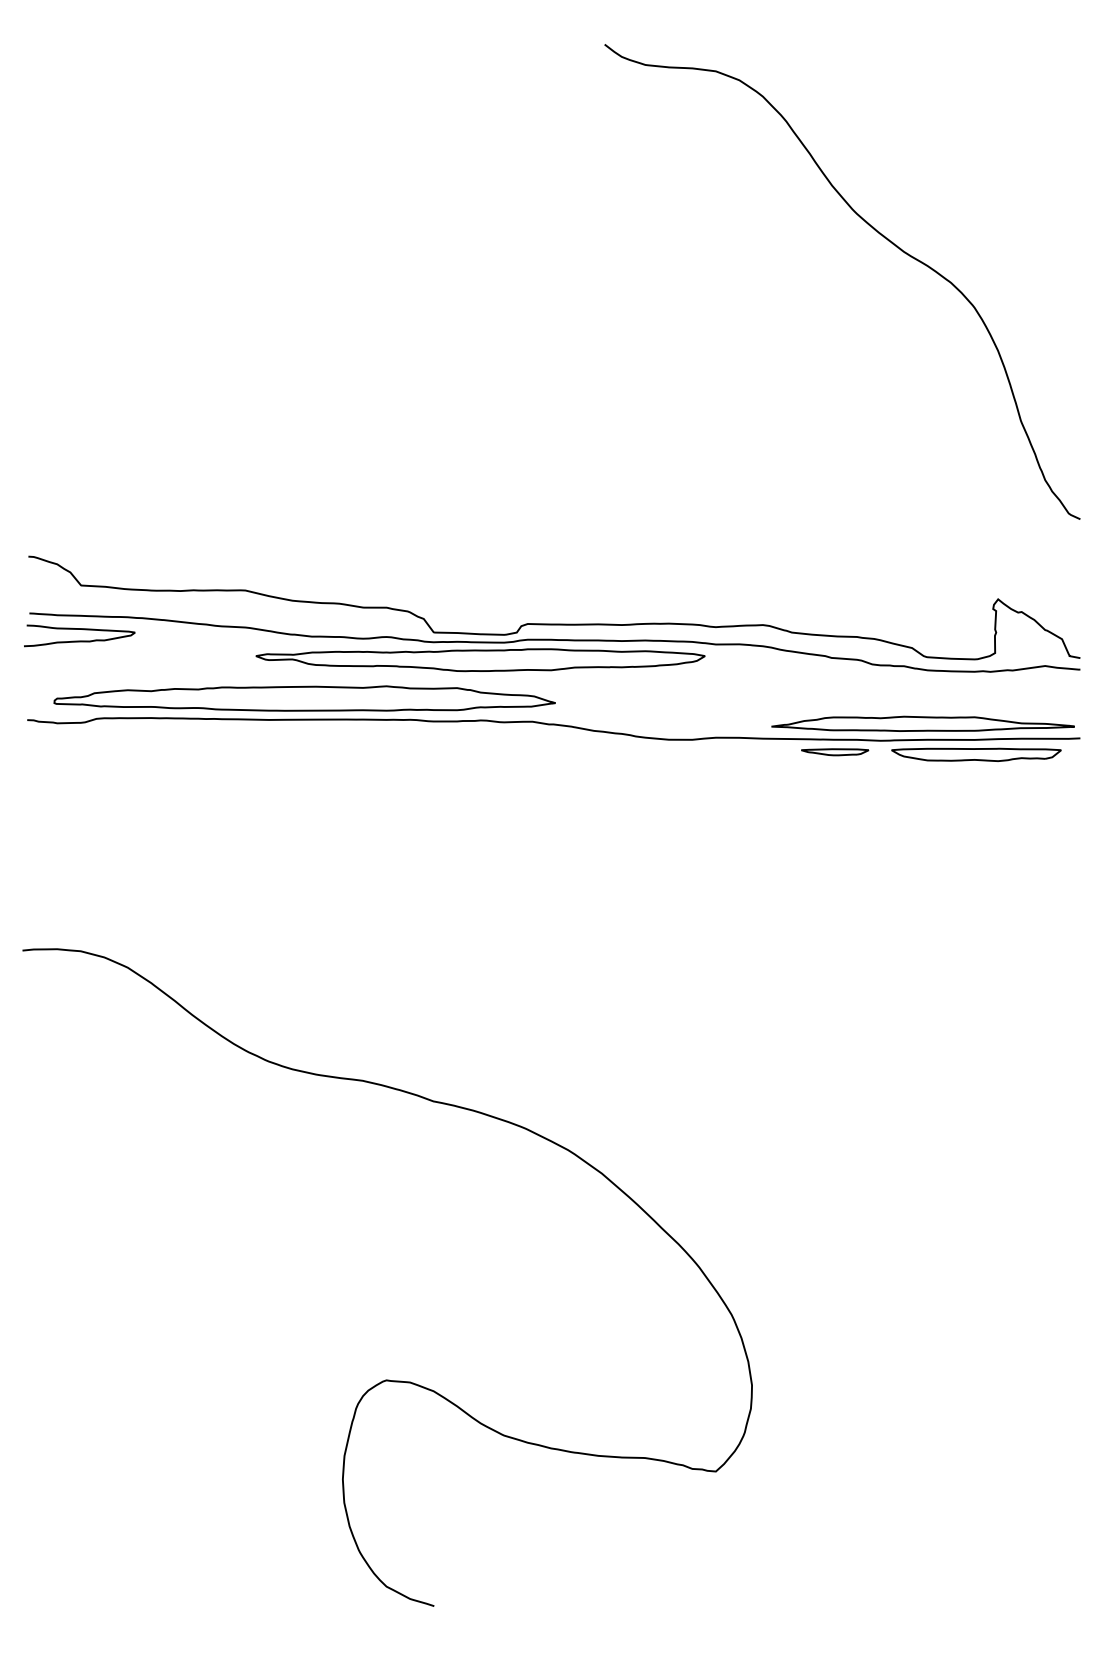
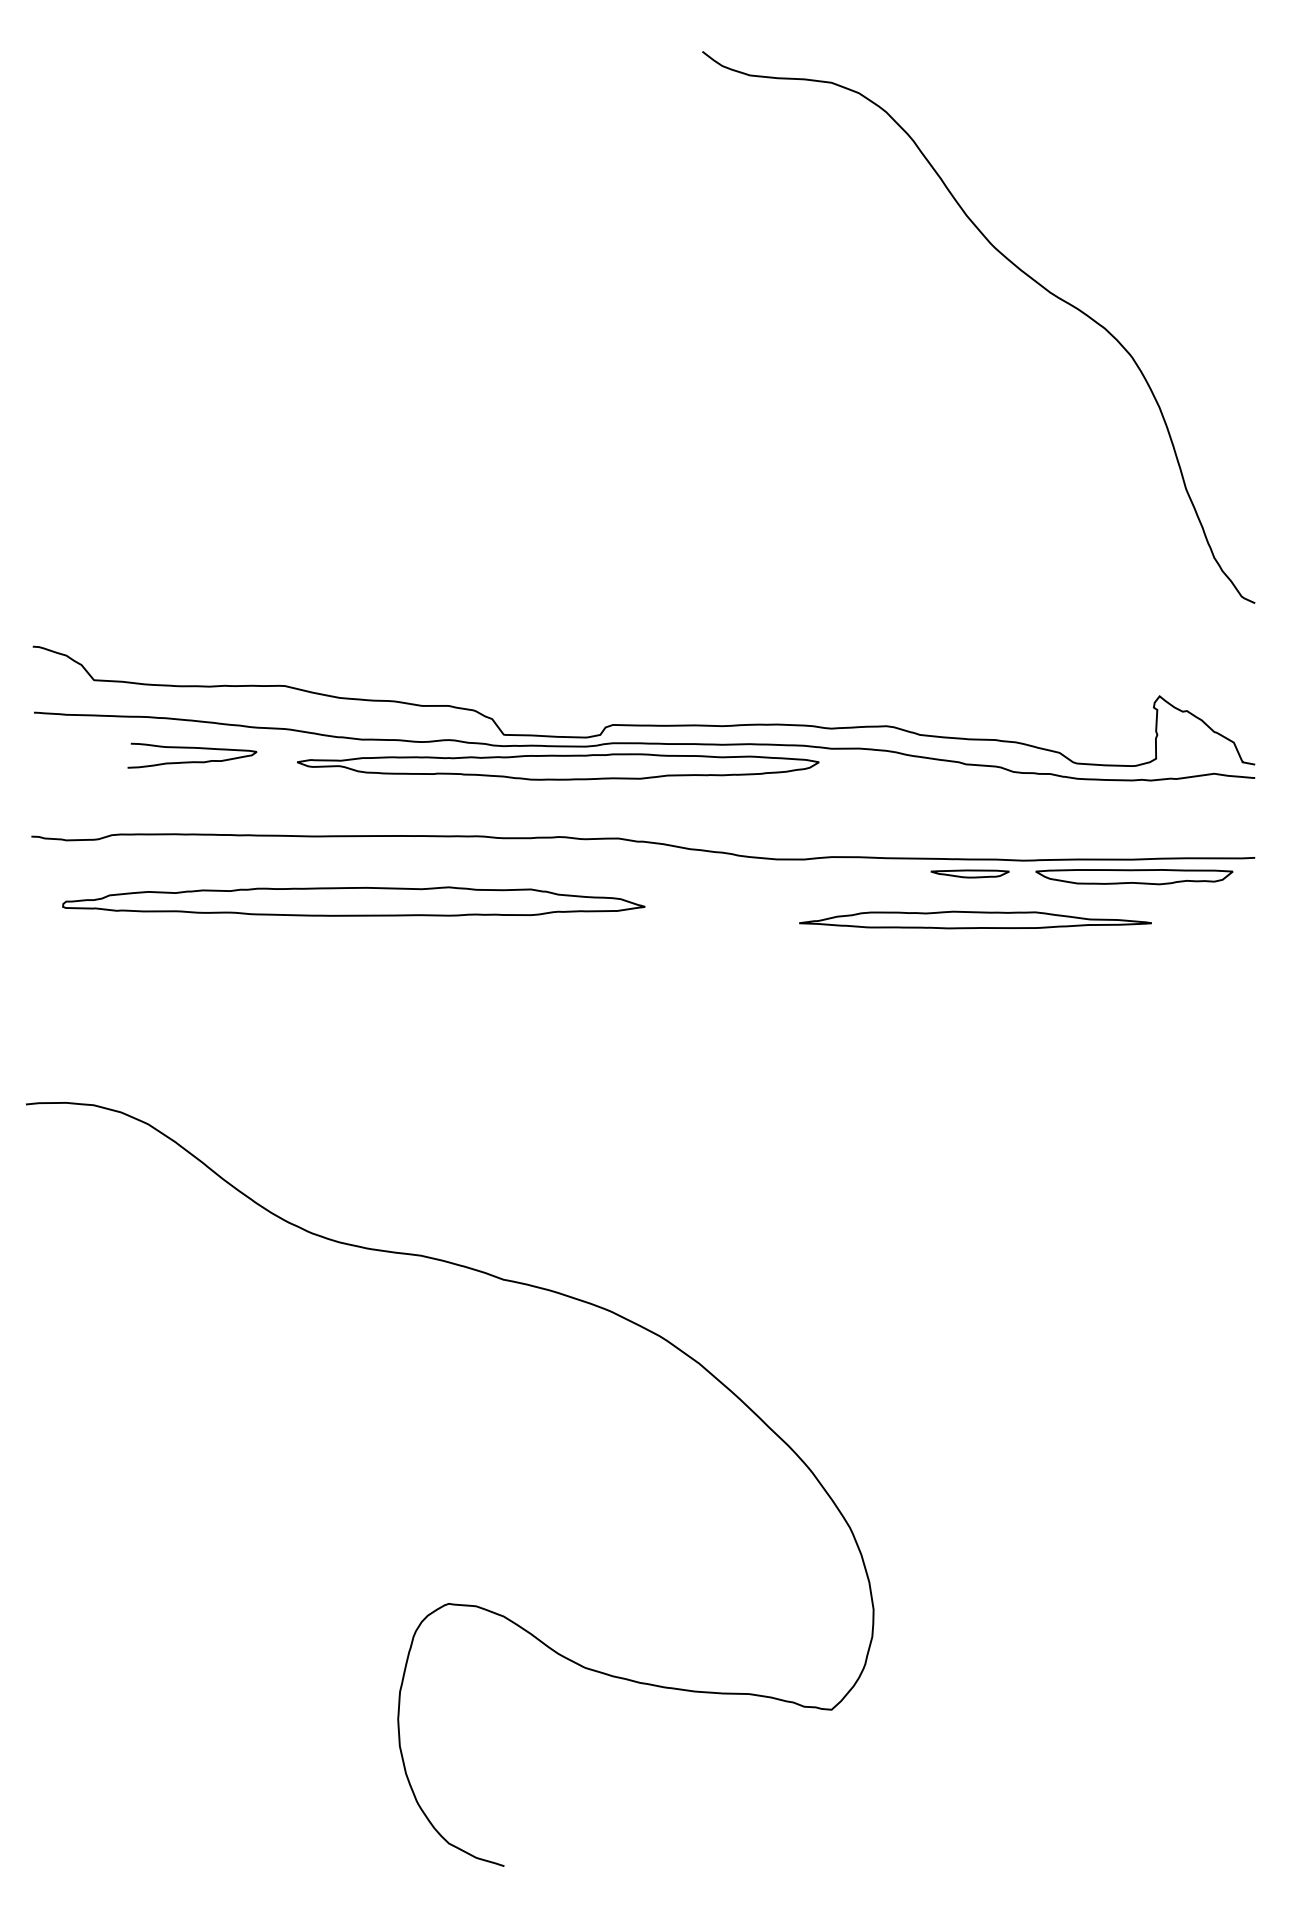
curve: (79, 640) -> (192, 761), moved
part: (304, 698) -> (353, 901), moved
part: (923, 723) -> (975, 919), moved

